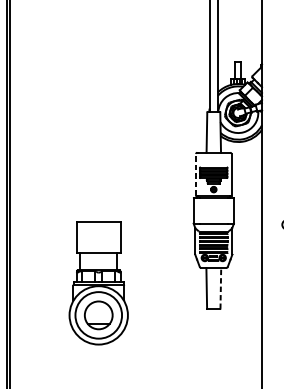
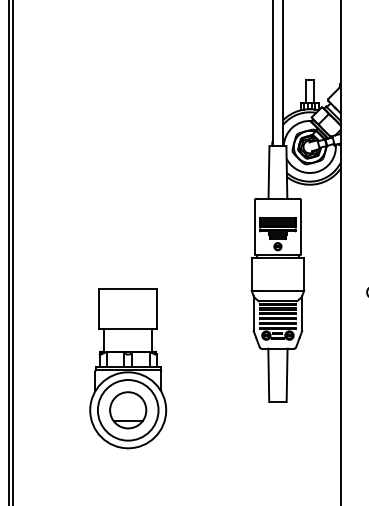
line: (195, 174) -> (254, 226), dashed -> solid
line: (221, 288) -> (287, 375), dashed -> solid

